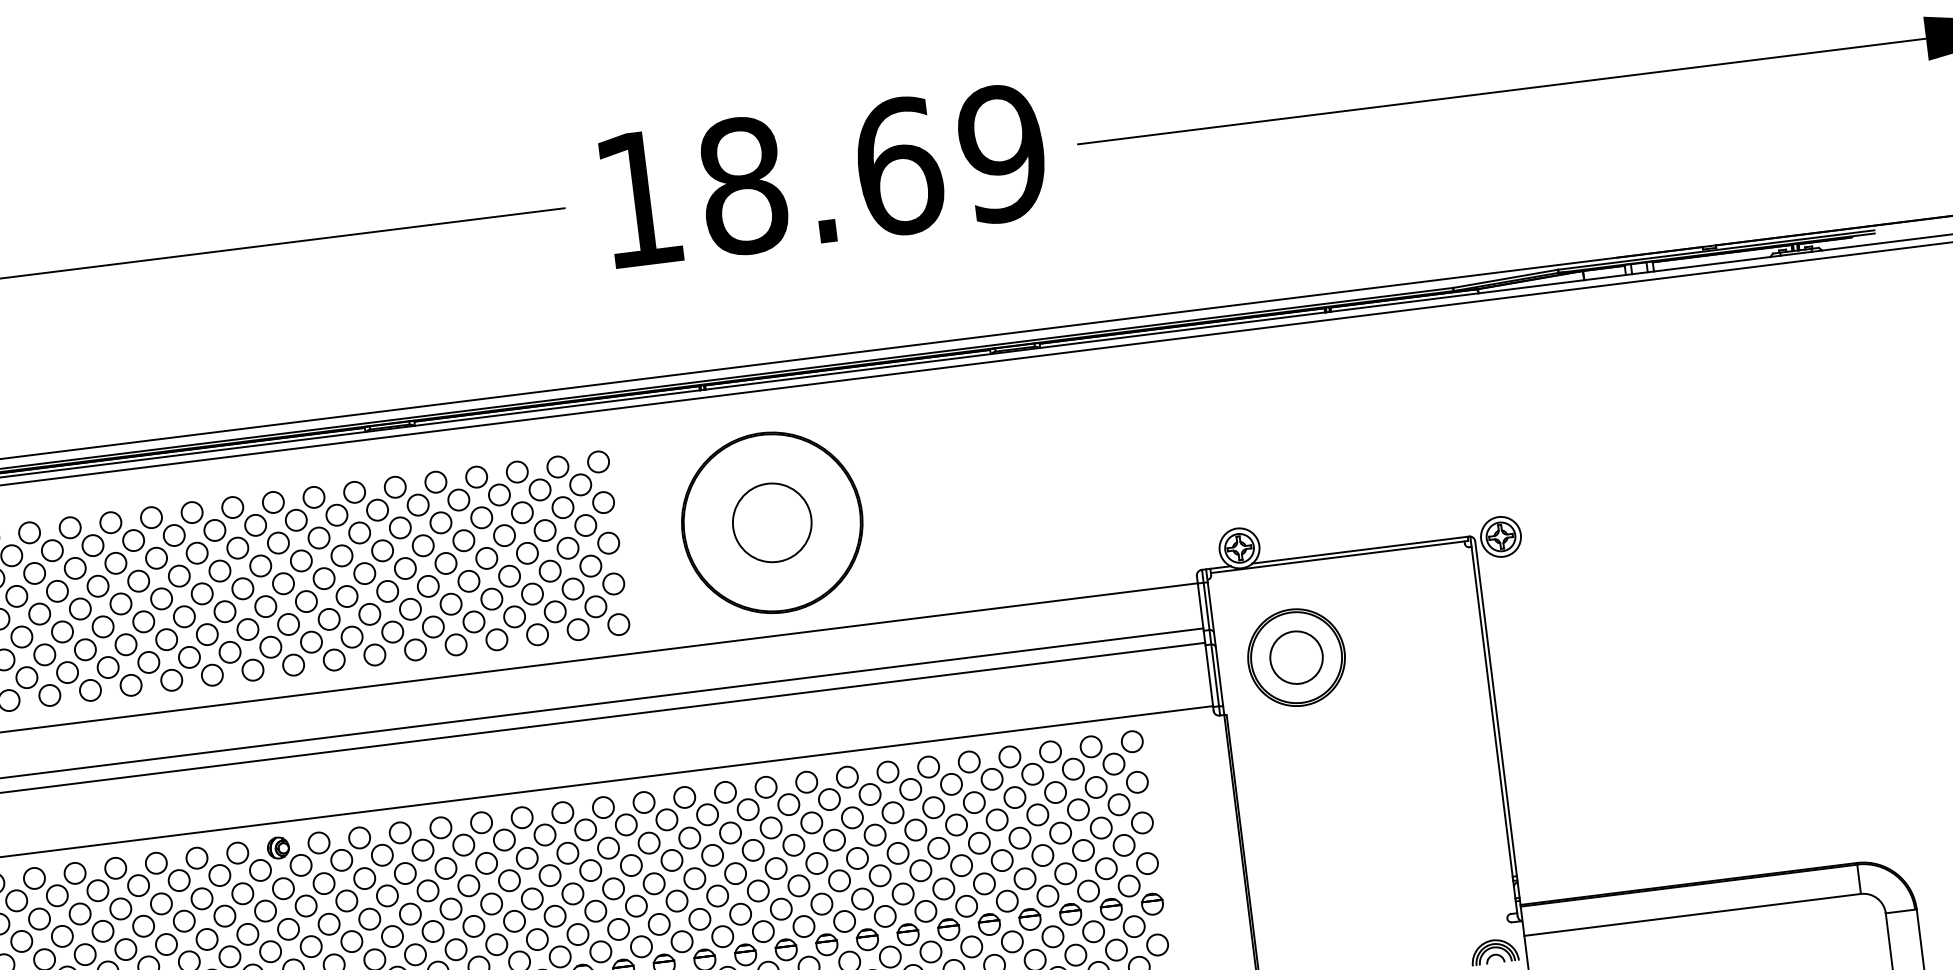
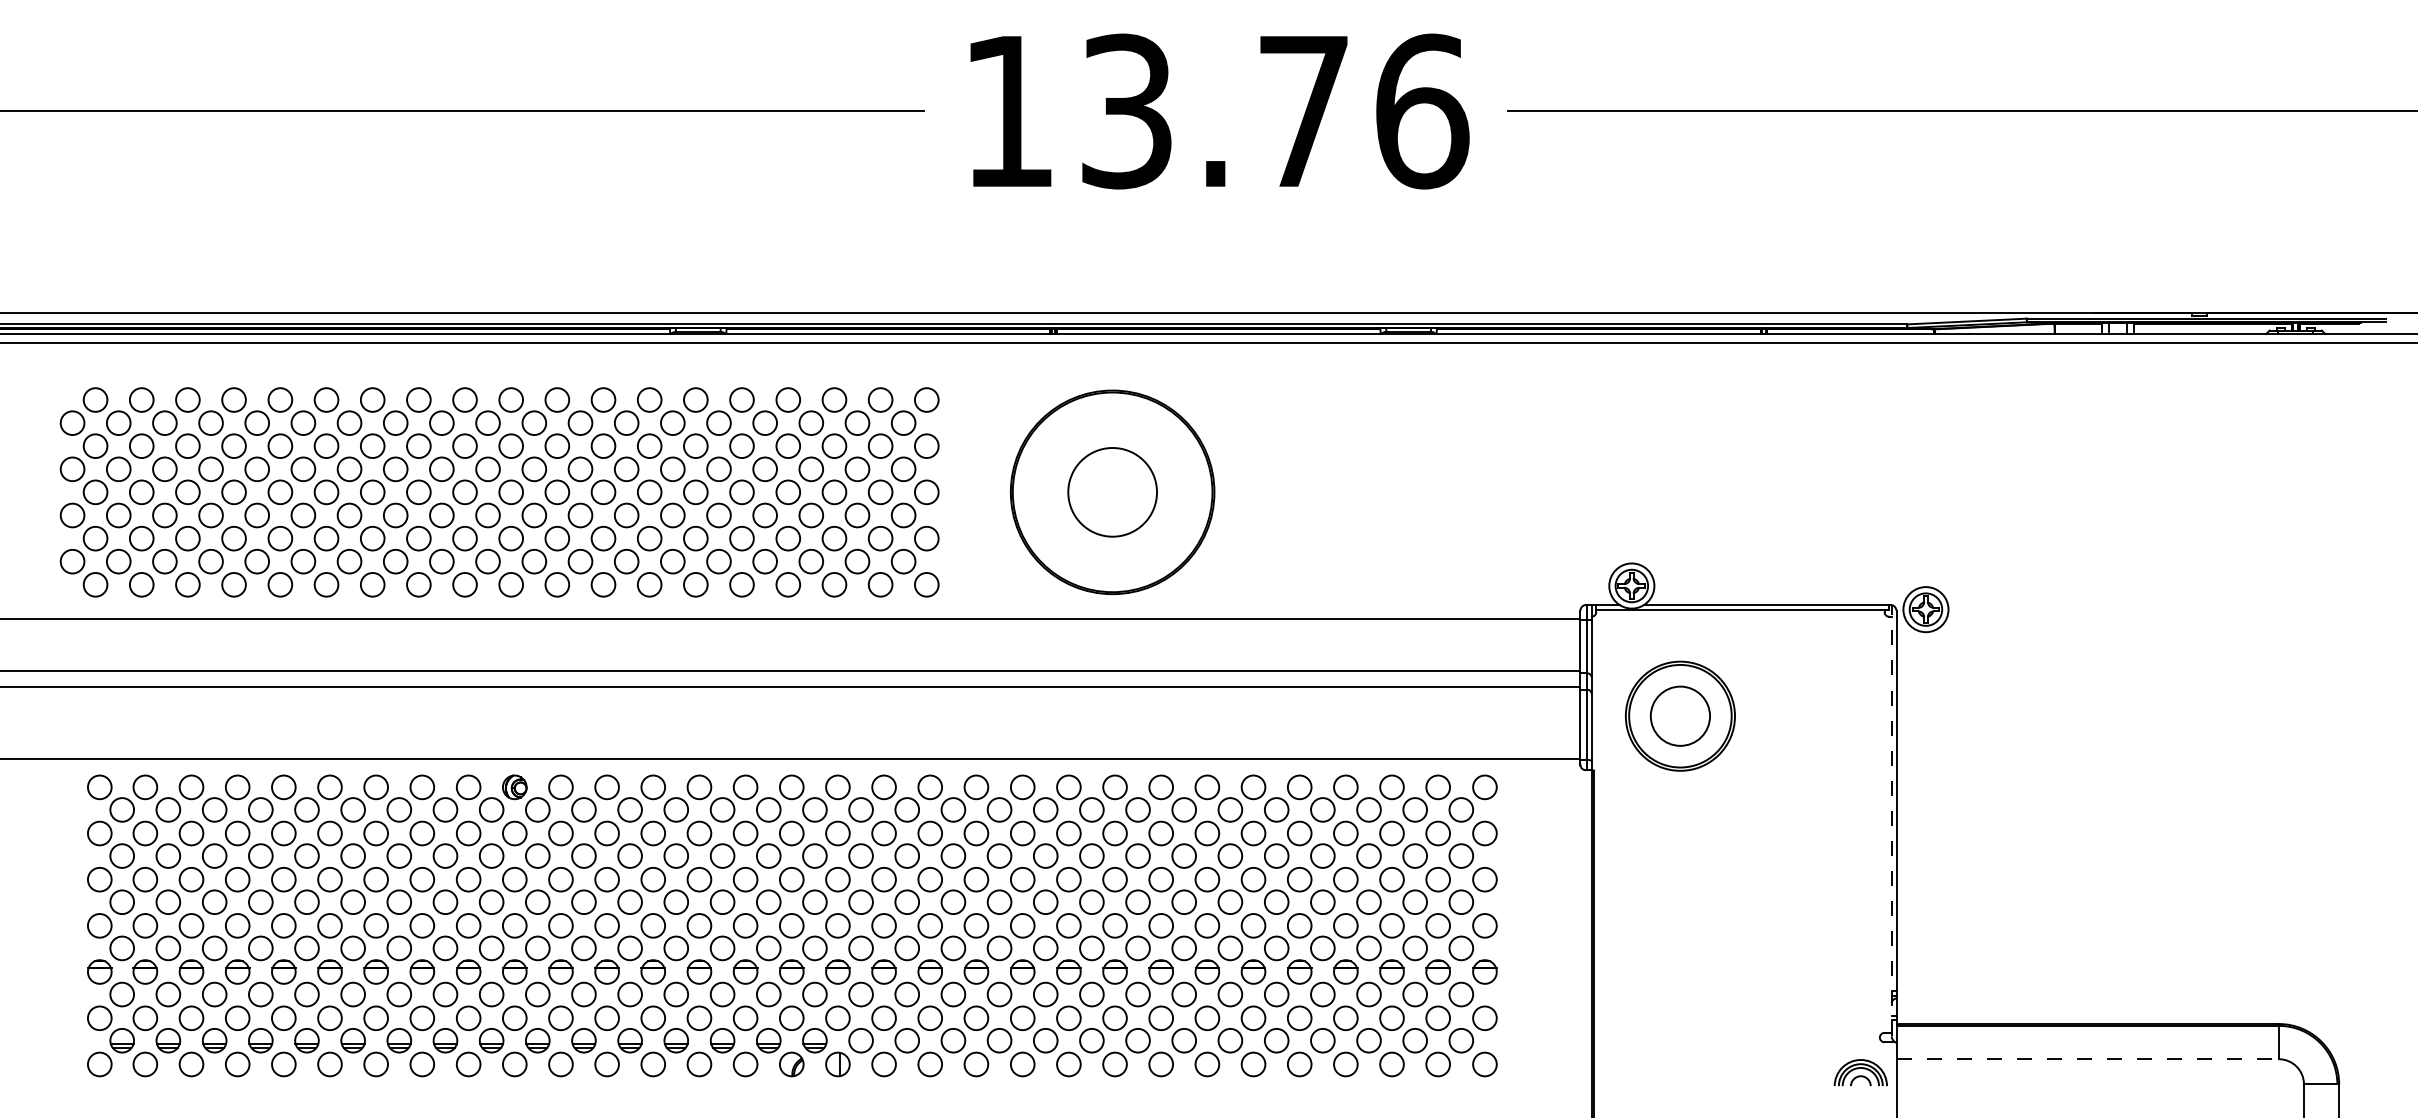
text: (873, 169) -> (1275, 111), 18.69 -> 13.76
line: (1493, 726) -> (1891, 820), solid -> dashed
line: (1693, 915) -> (2088, 1059), solid -> dashed

